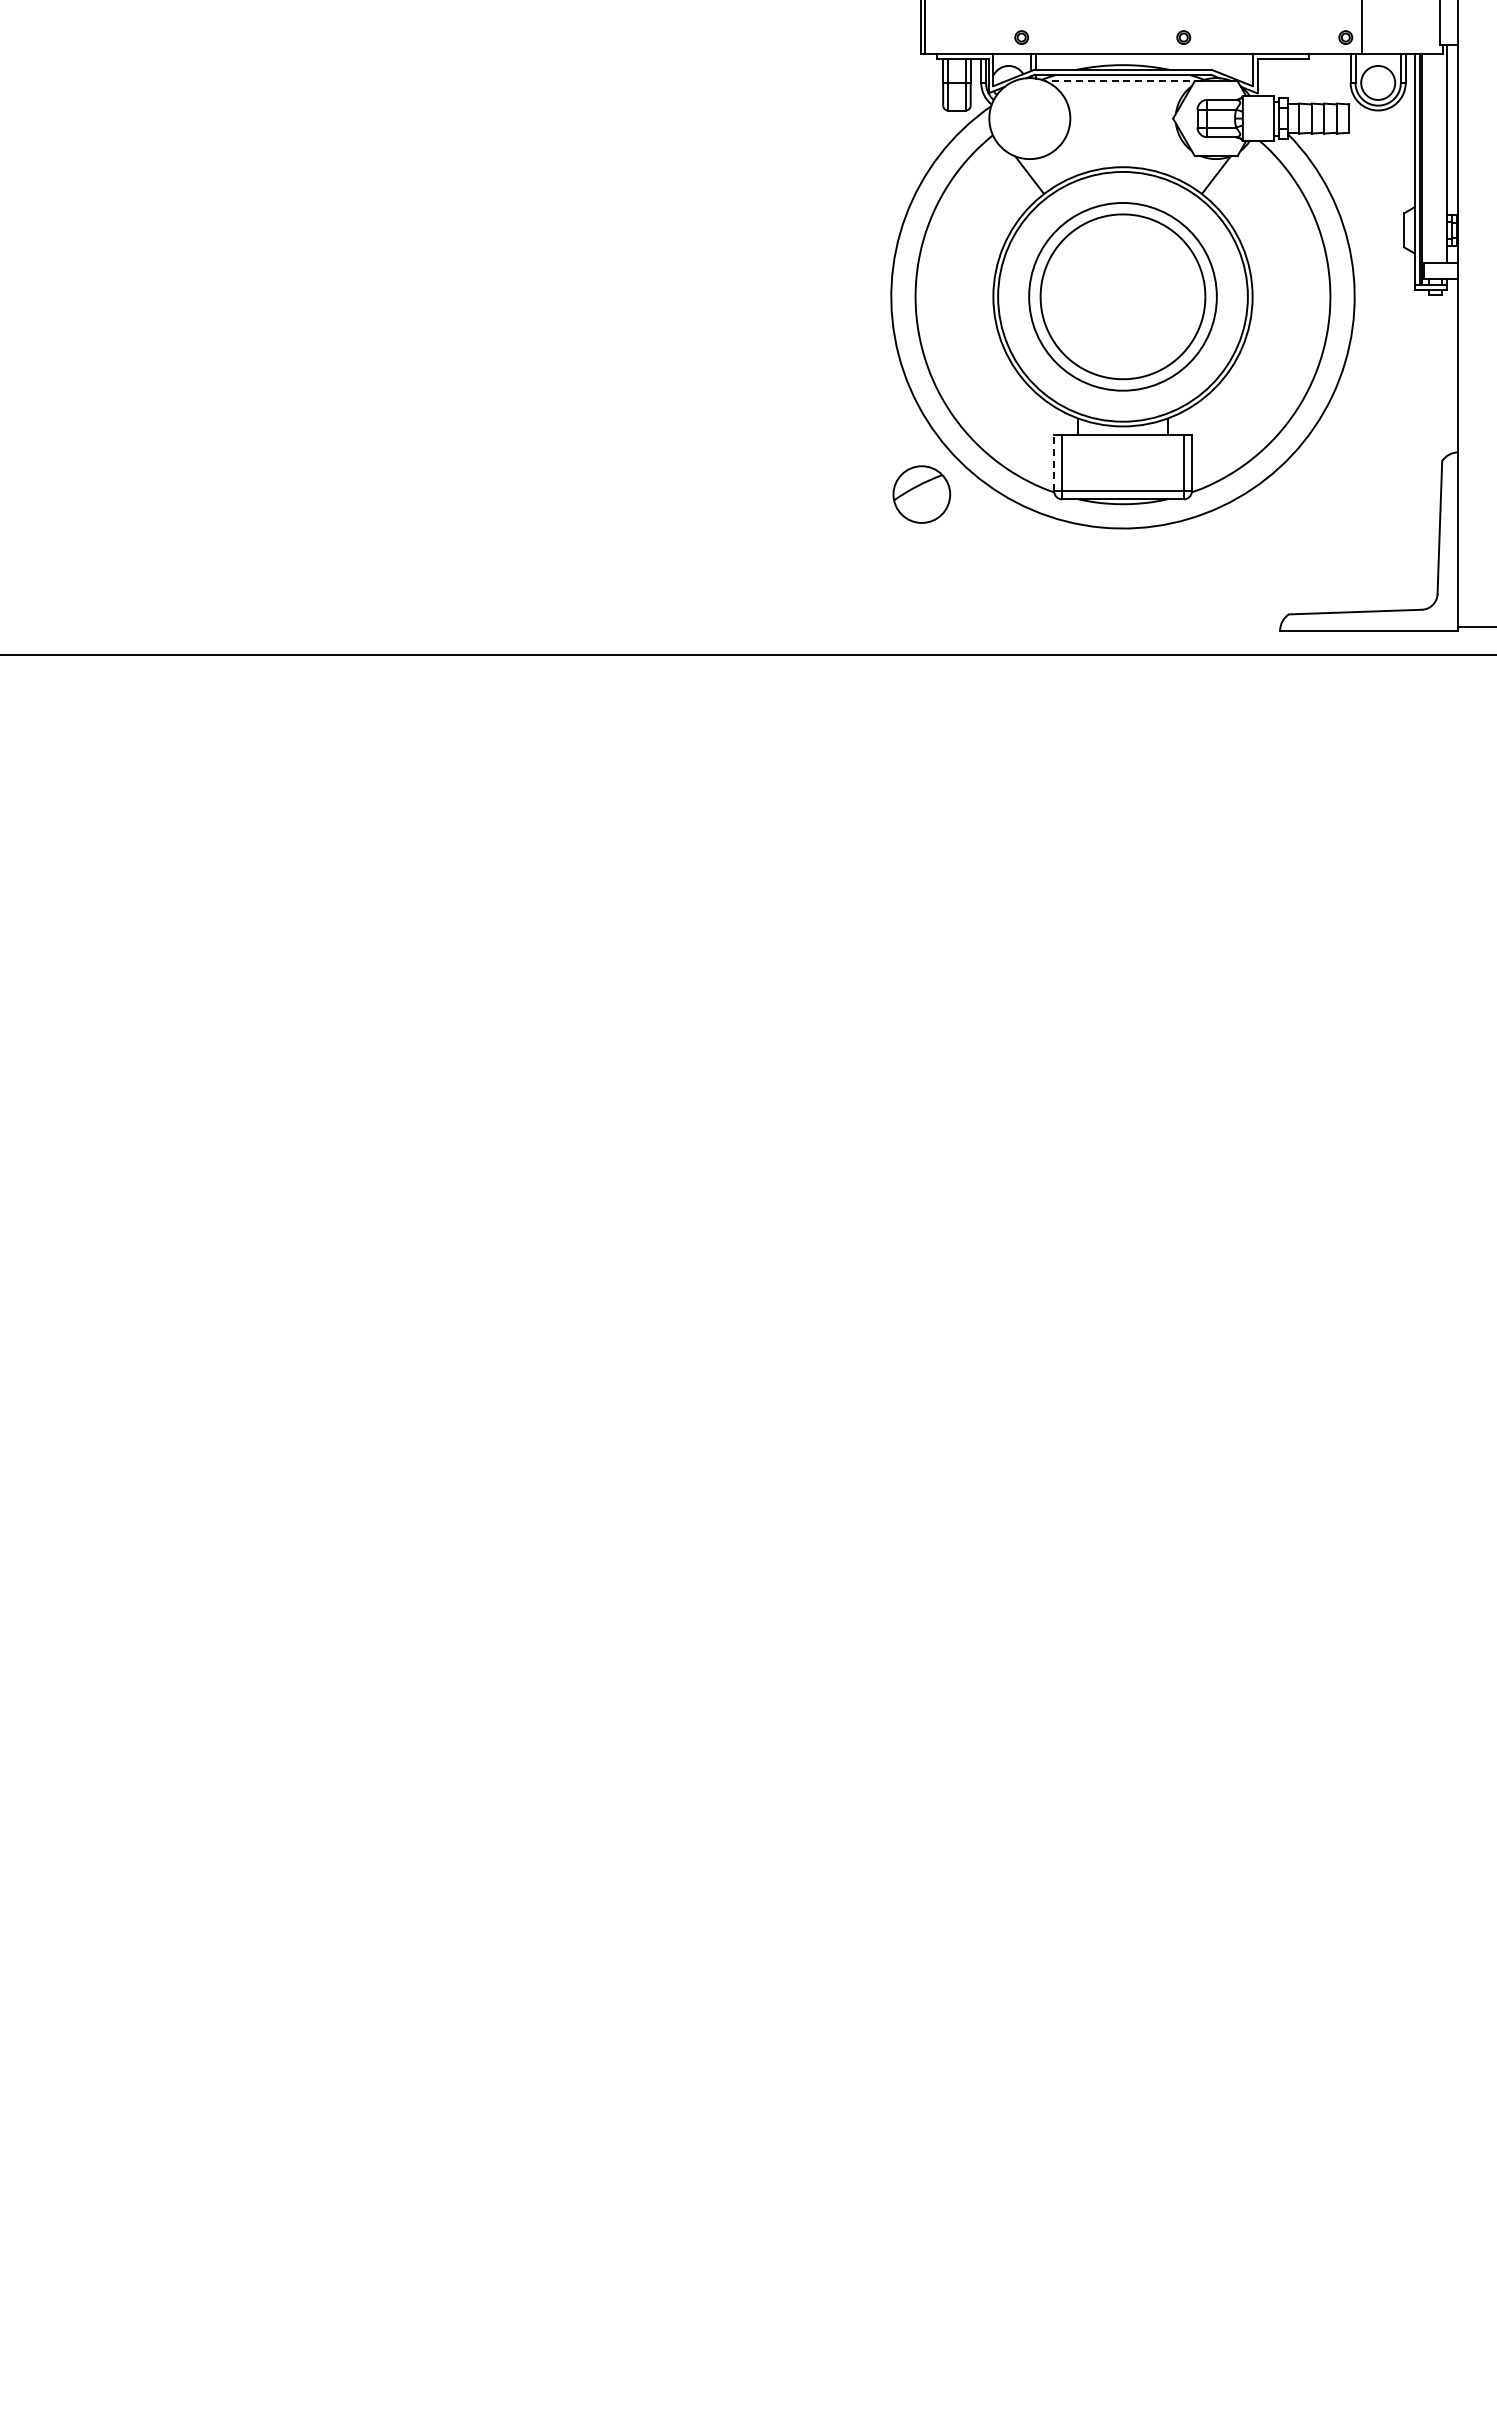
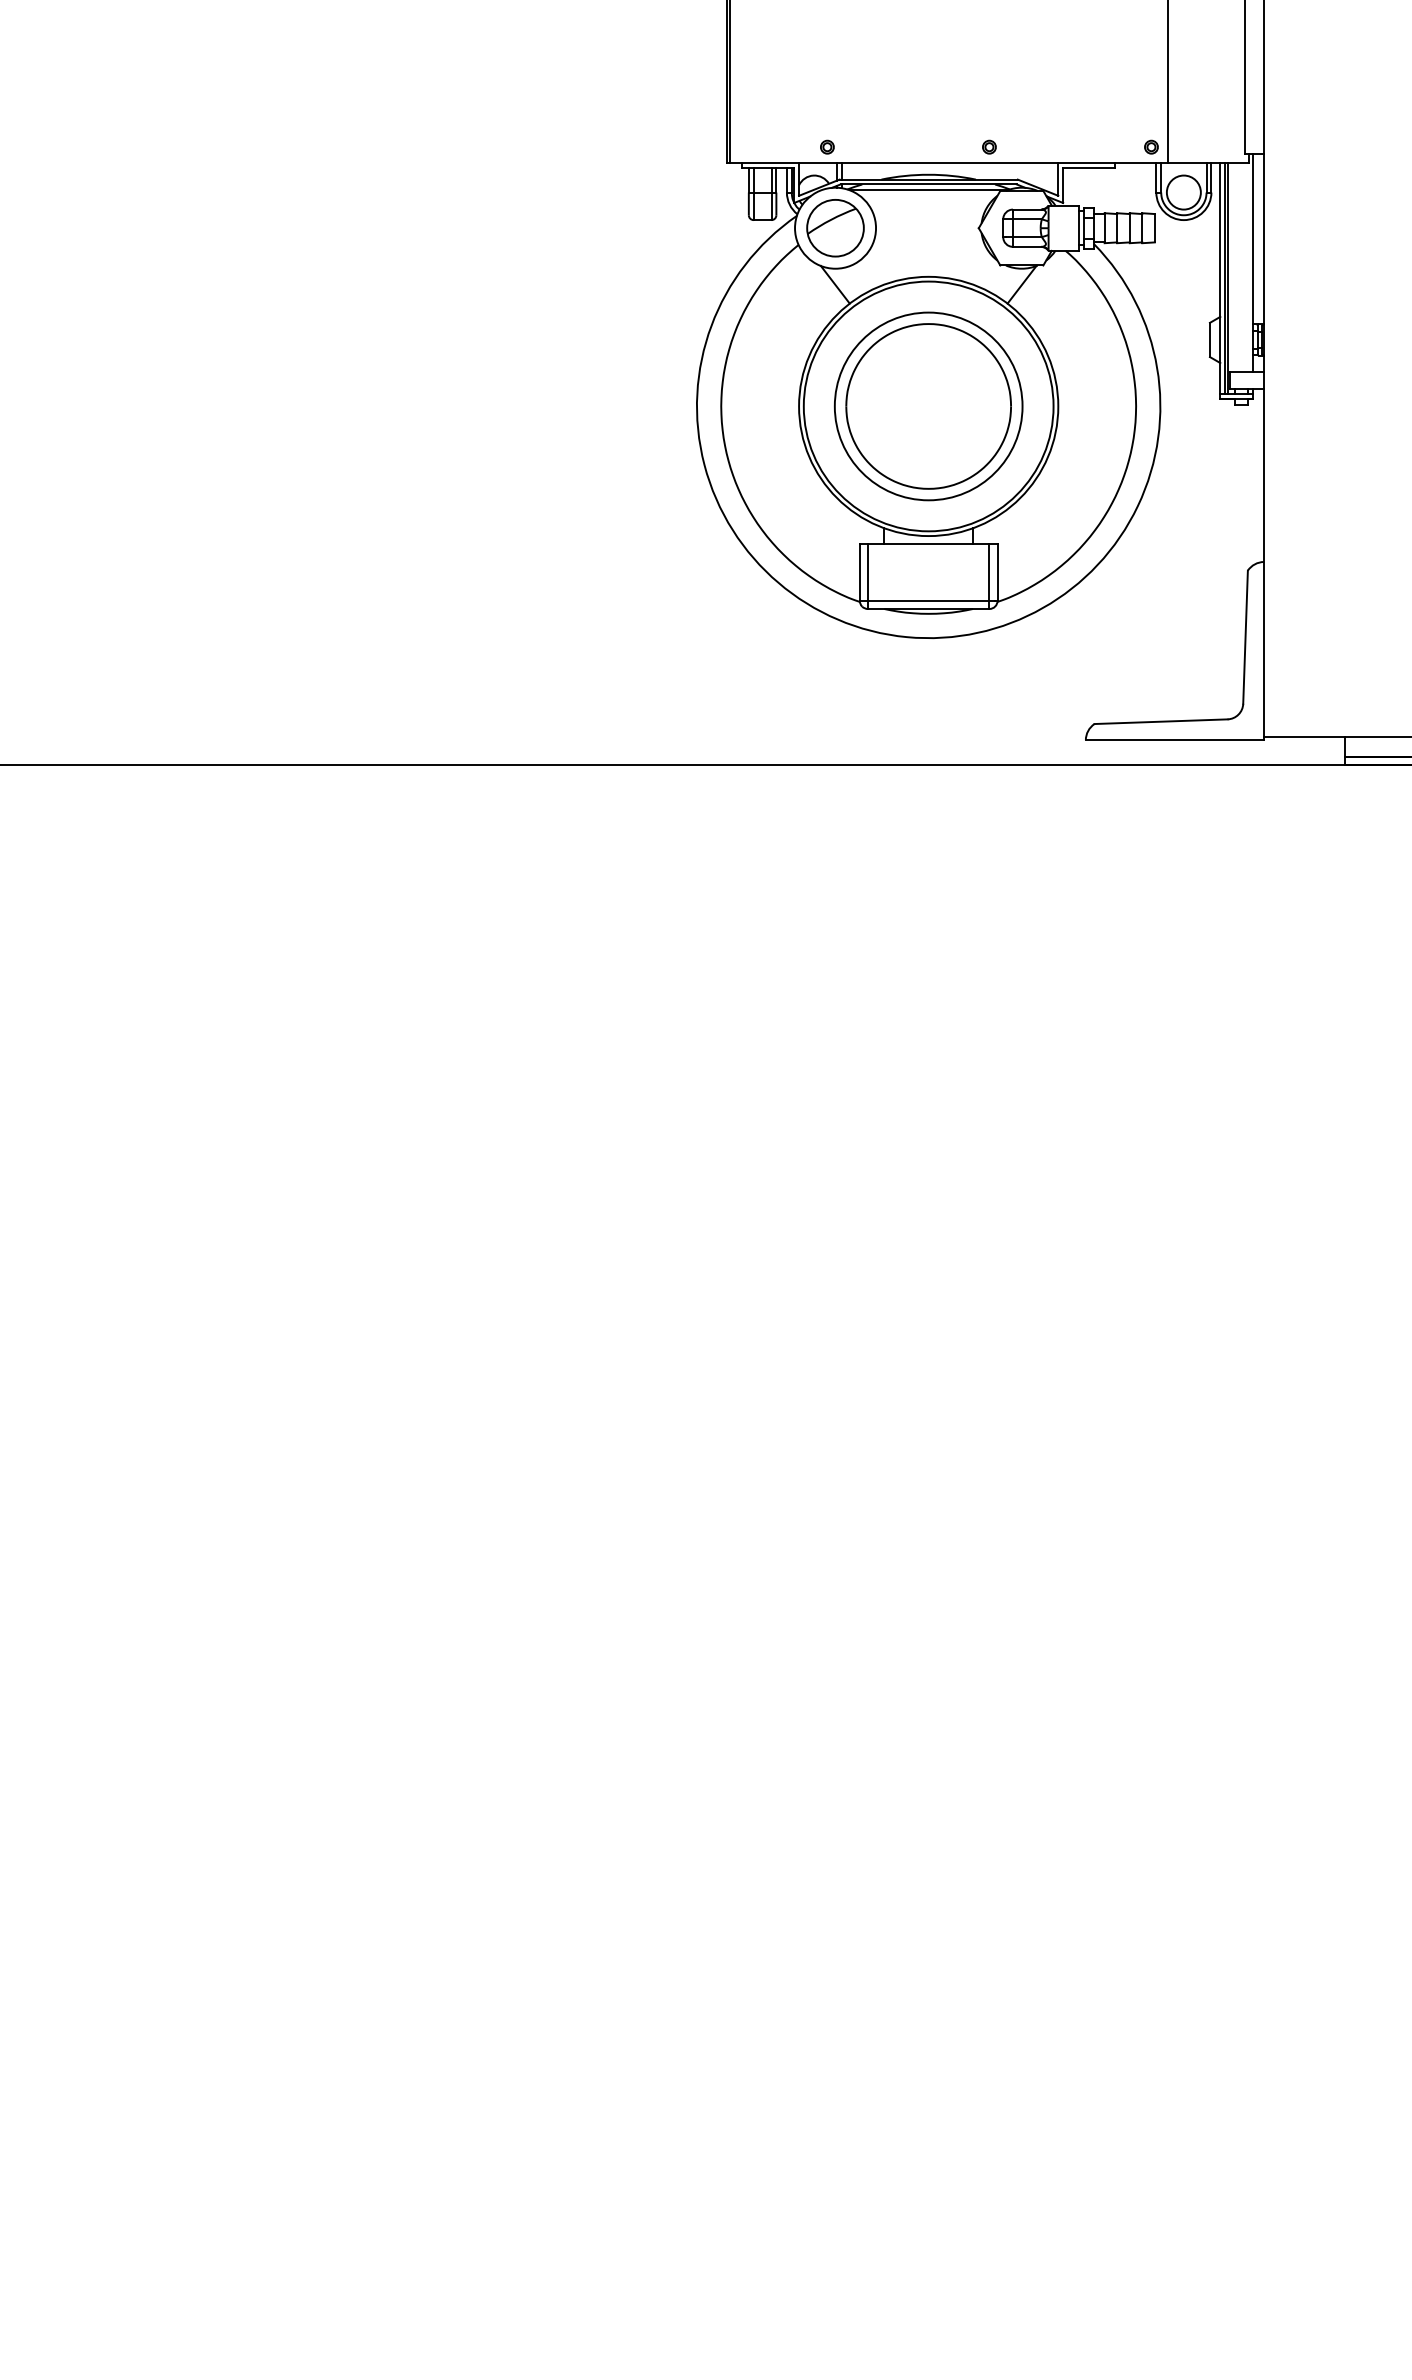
line: (1123, 80) -> (929, 190), dashed -> solid
line: (1054, 462) -> (860, 572), dashed -> solid
part: (921, 494) -> (835, 228), moved

